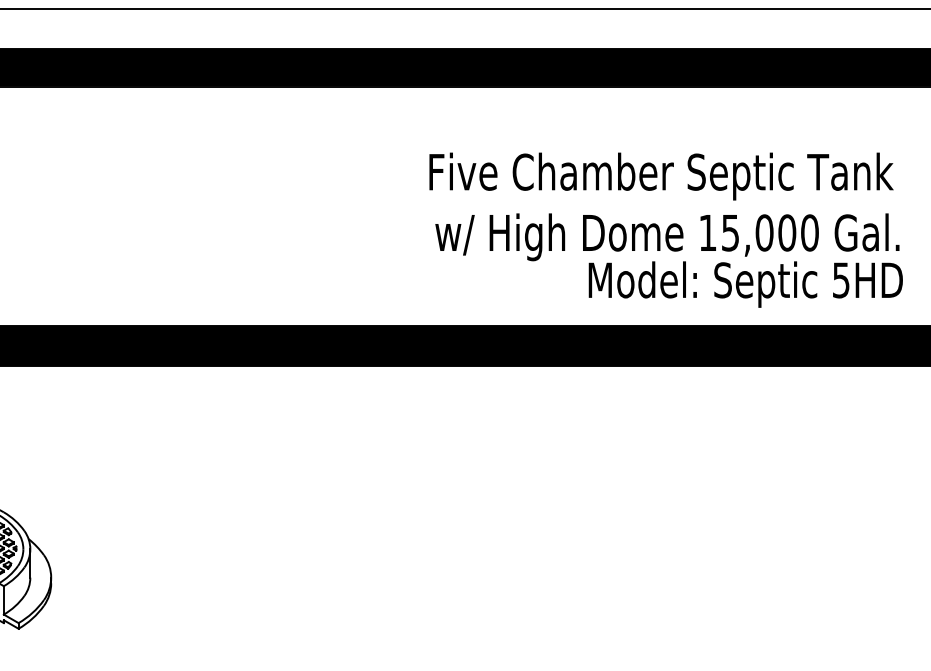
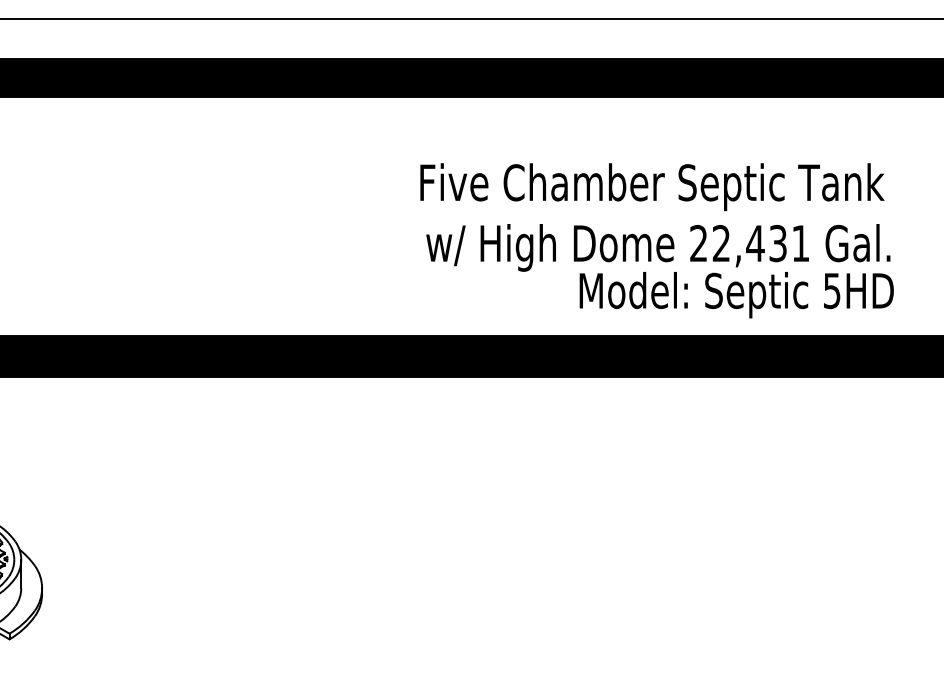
text: (758, 232) -> (749, 243), 15,000 -> 22,431

